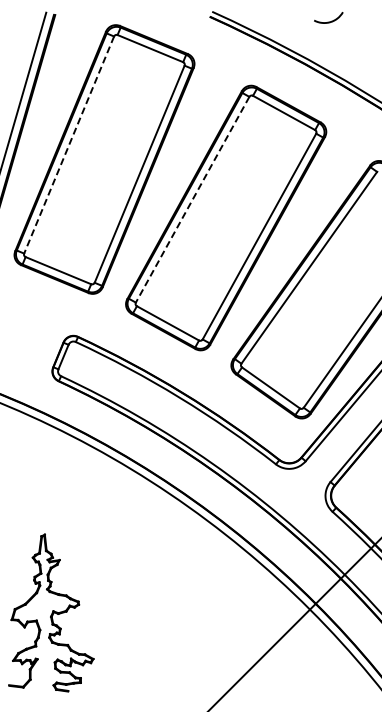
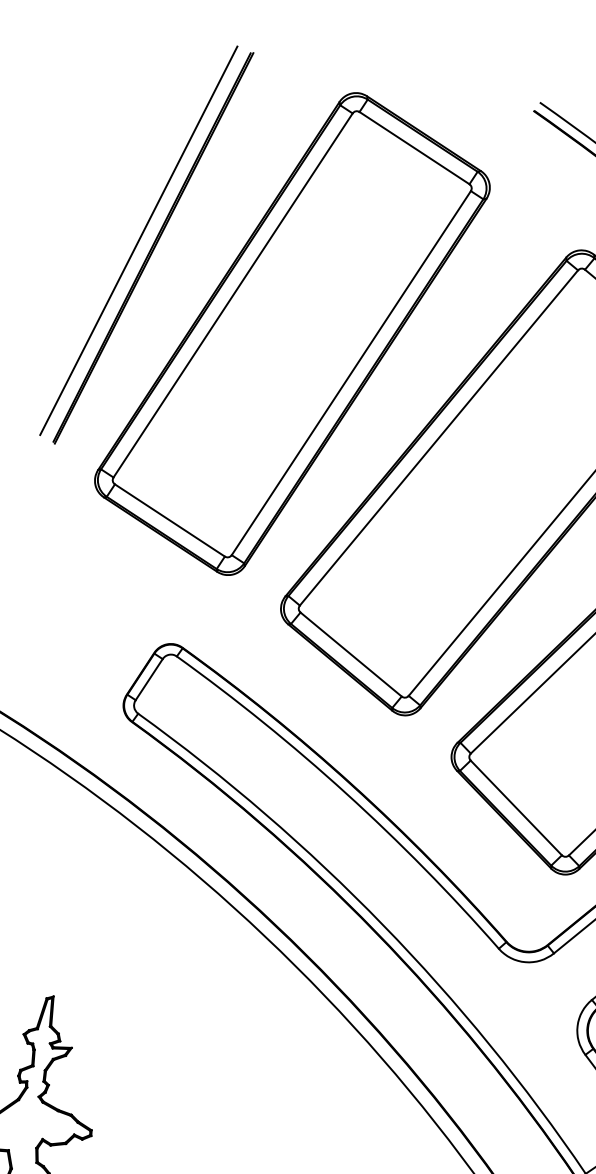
line: (68, 145) -> (231, 296), dashed -> solid
line: (192, 200) -> (438, 439), dashed -> solid

